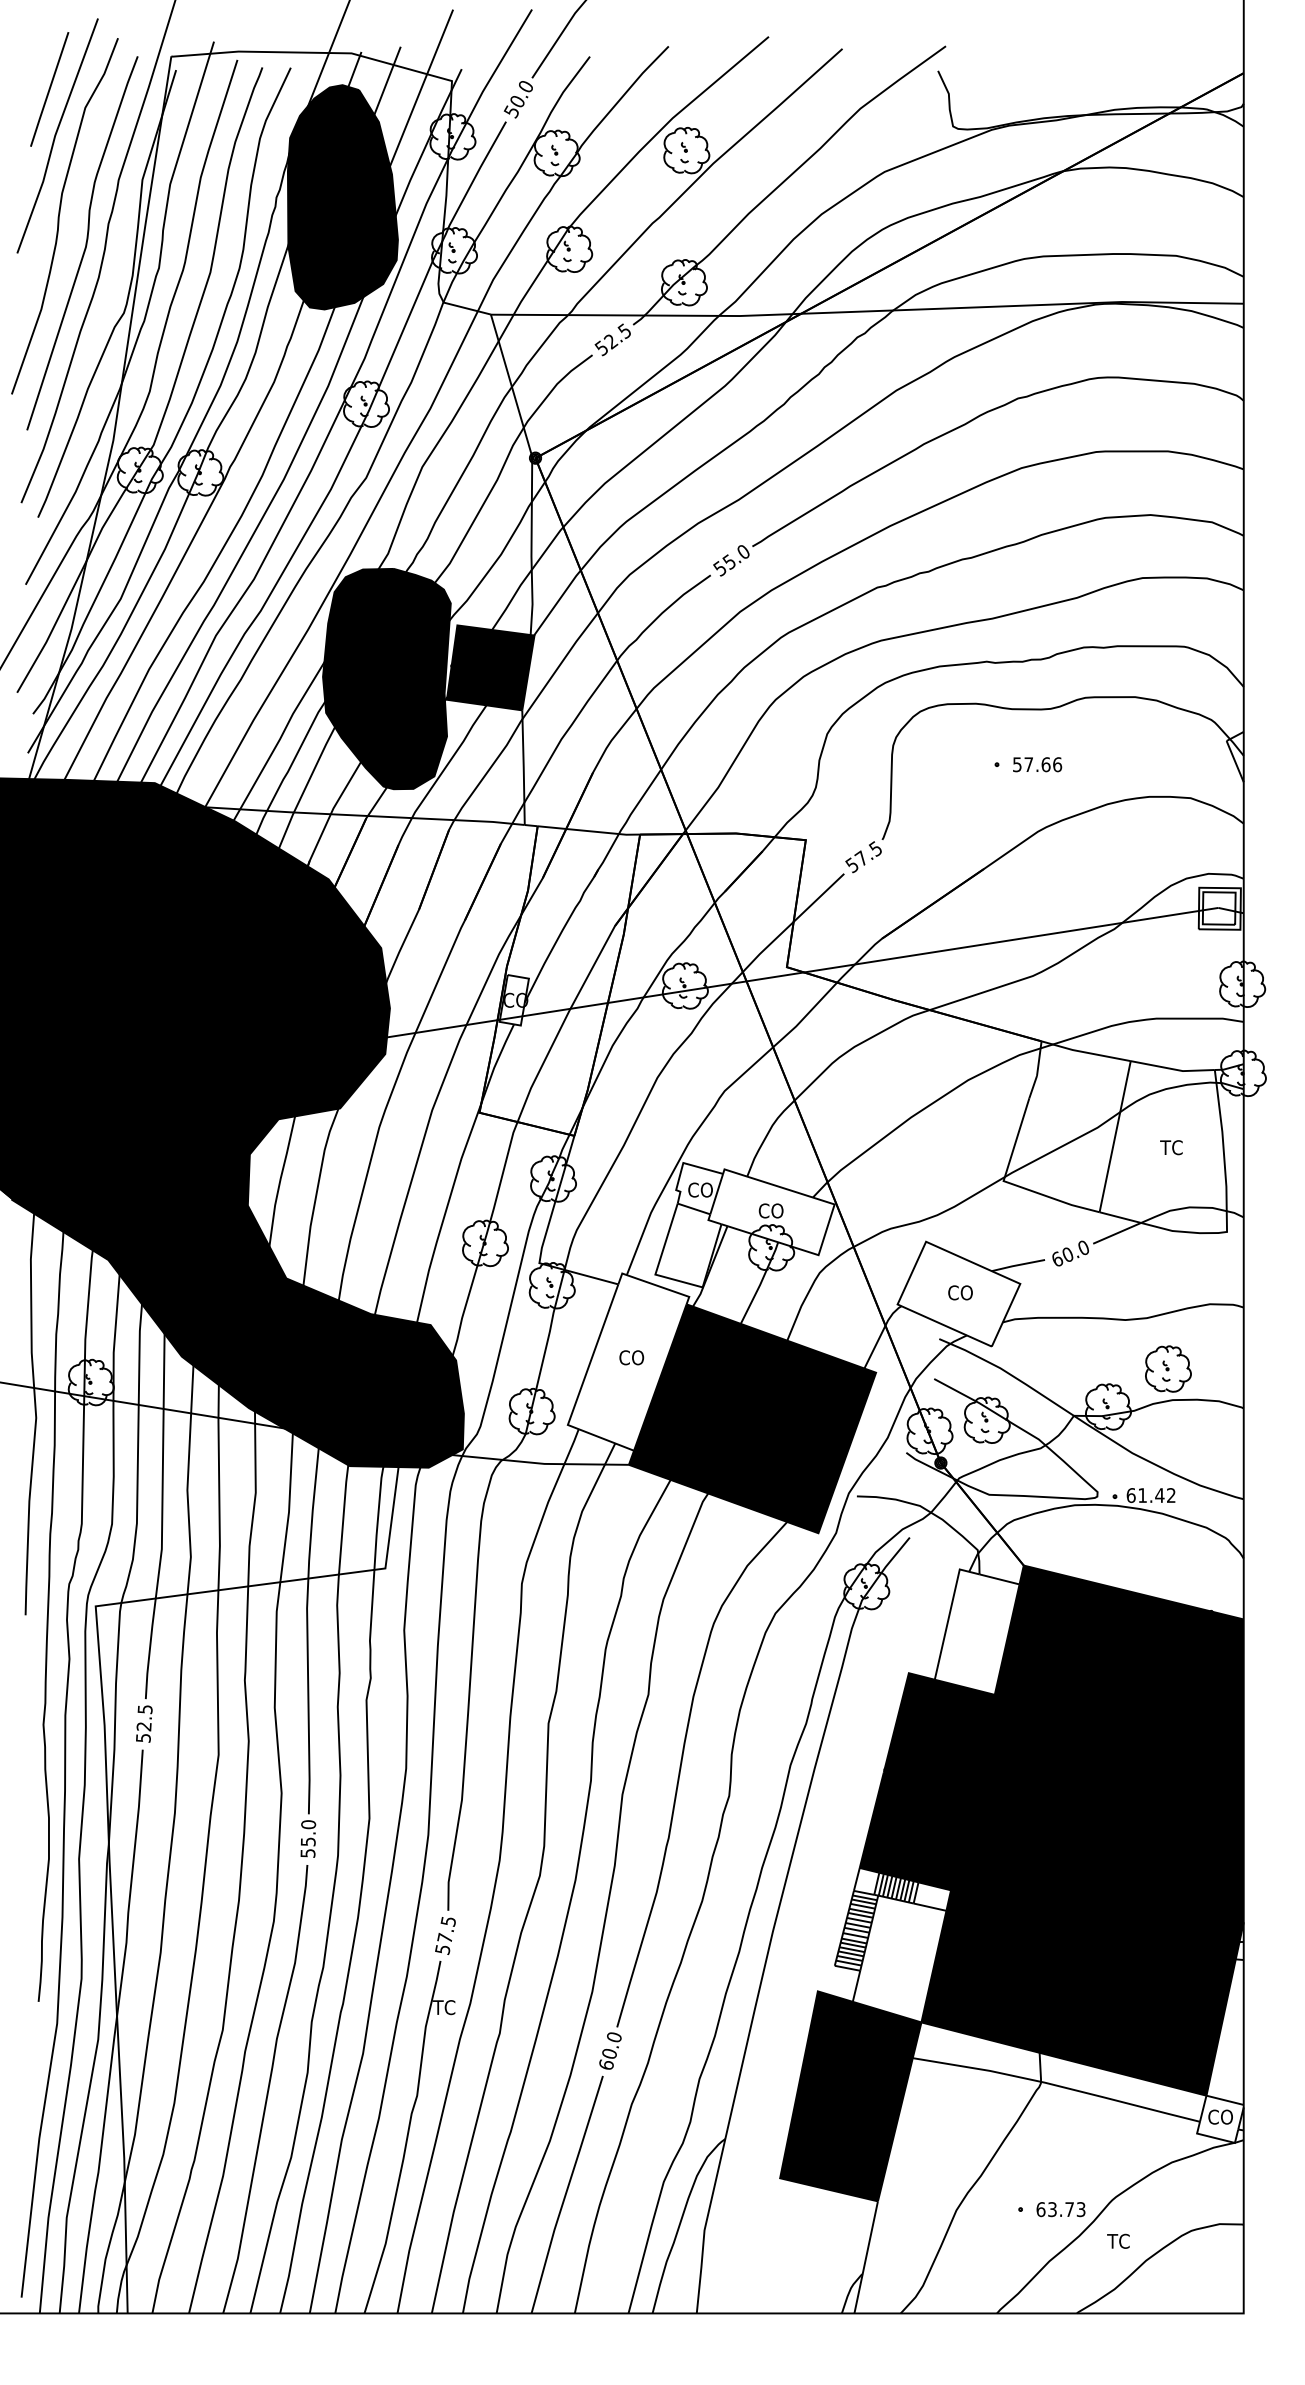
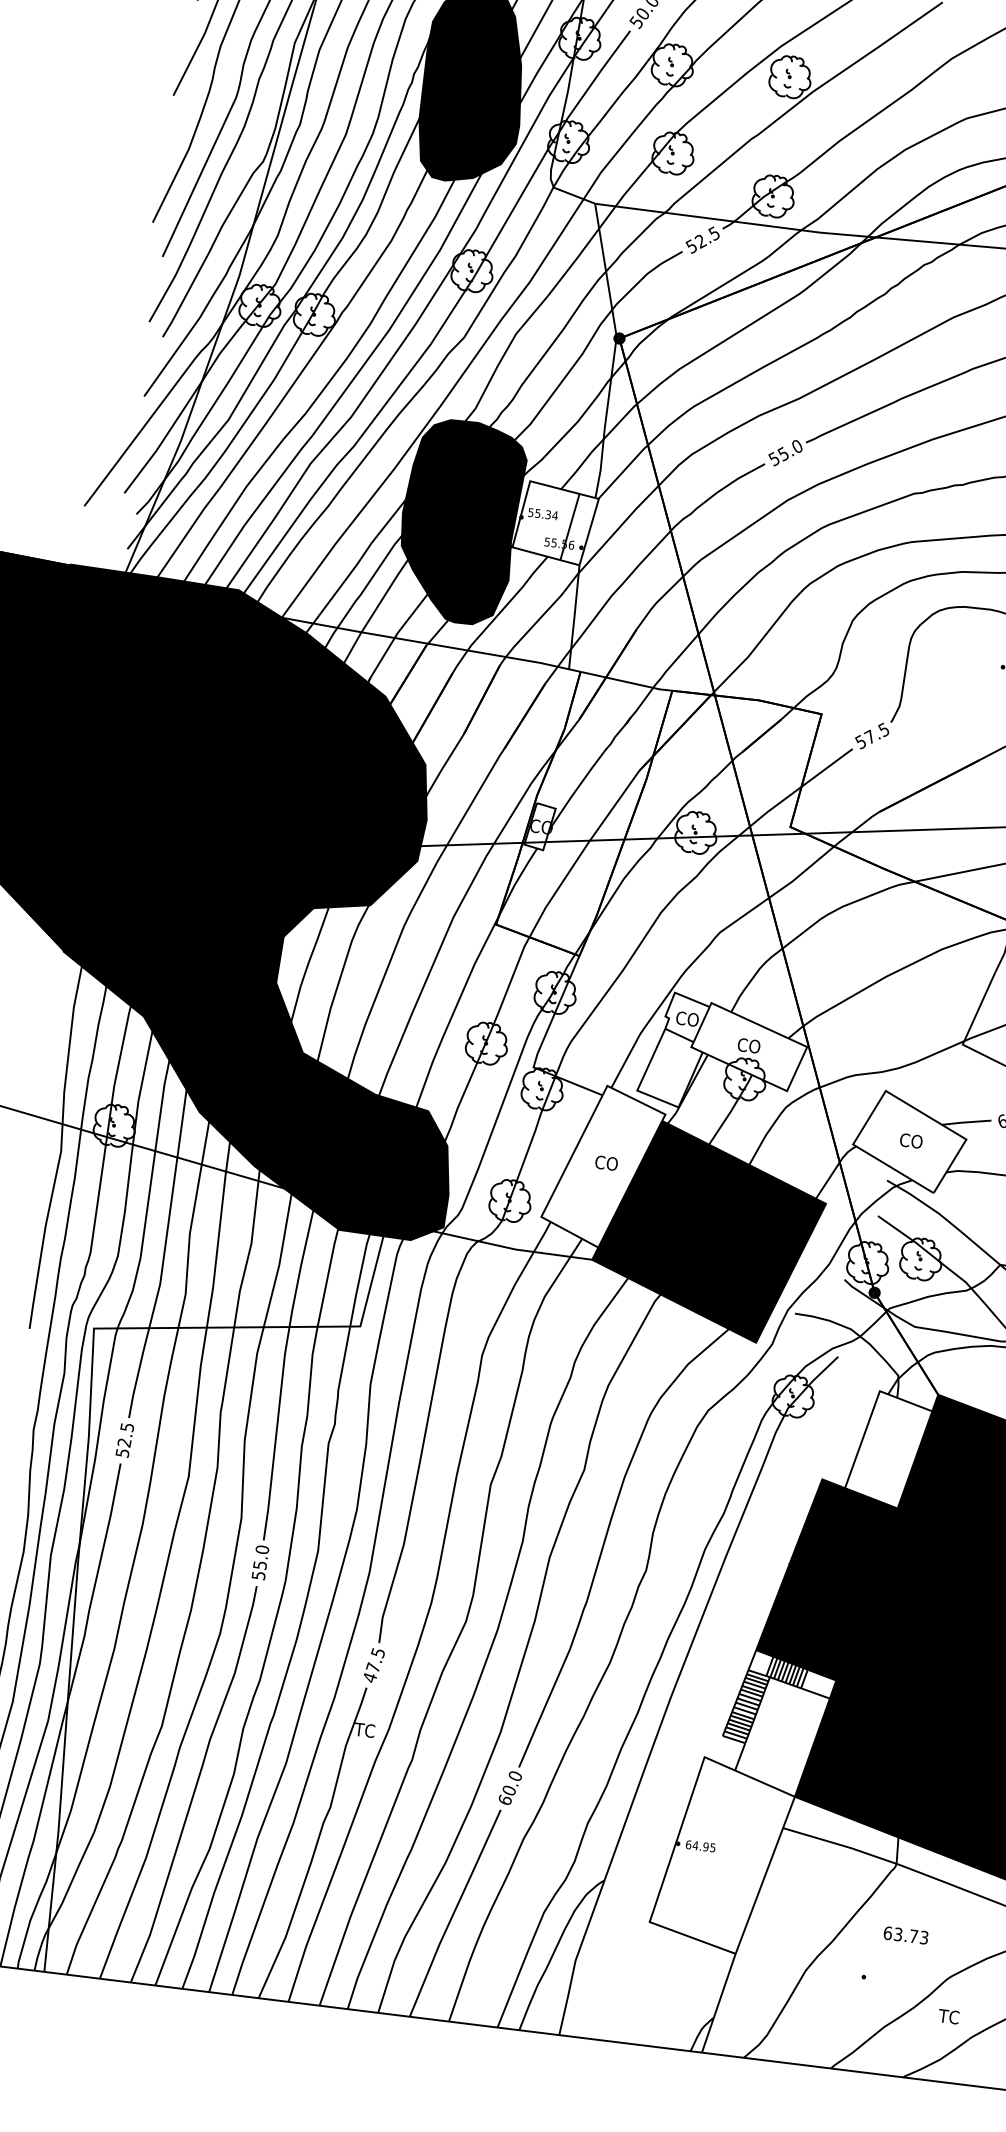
fill: (490, 667) -> (555, 522), removed
text: (442, 1950) -> (369, 1678), 57.5 -> 47.5
fill: (850, 2096) -> (722, 1855), removed
text: (1060, 2209) -> (905, 1935), moved

